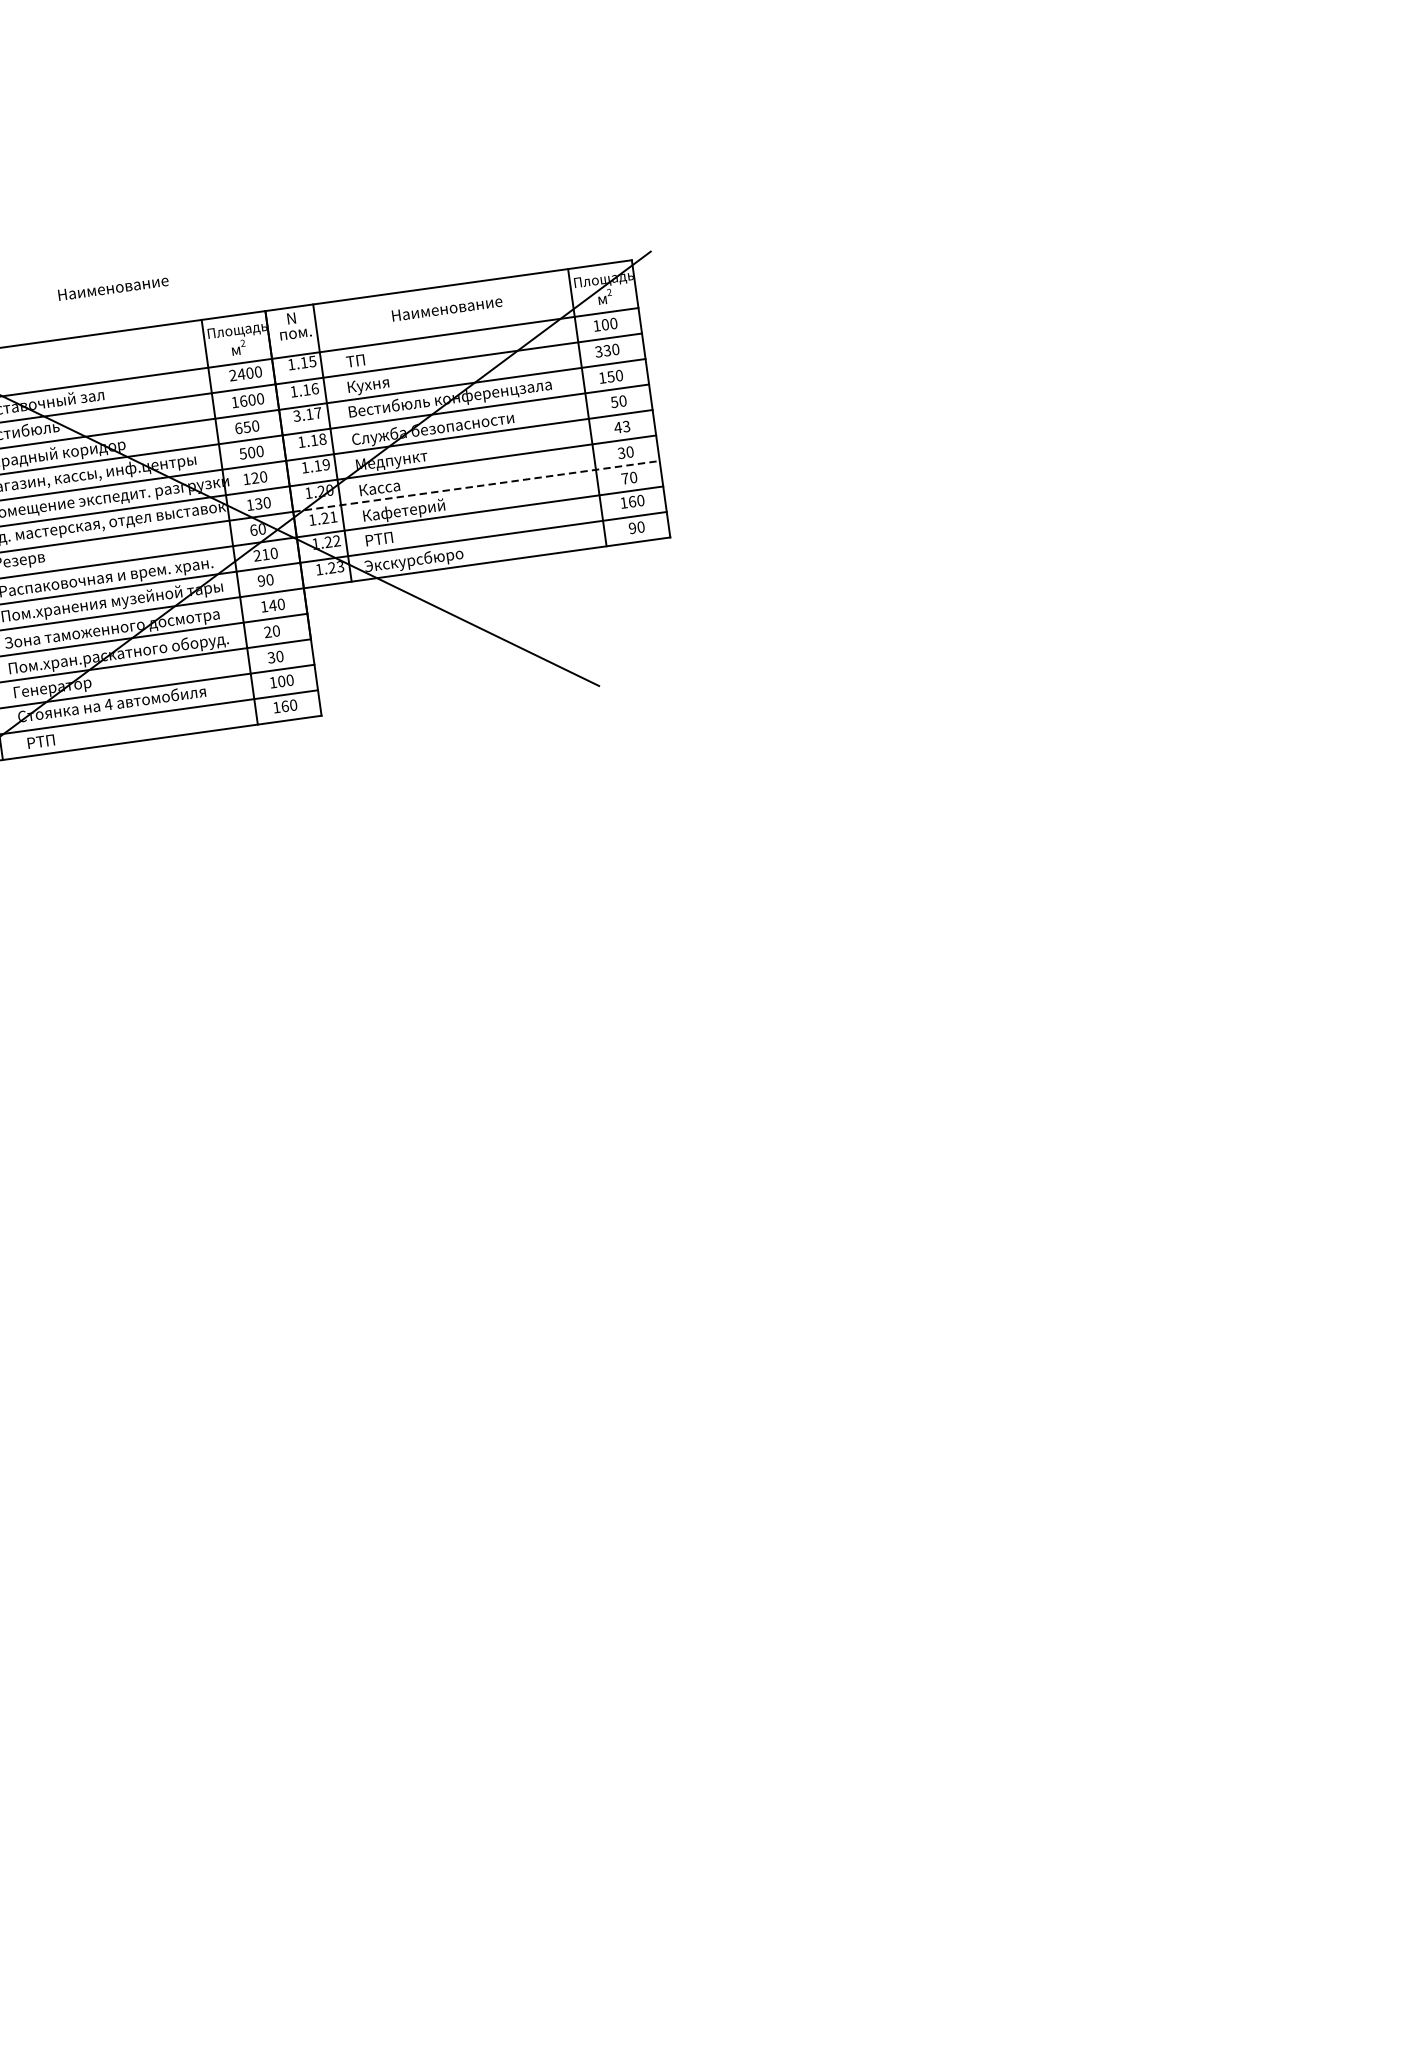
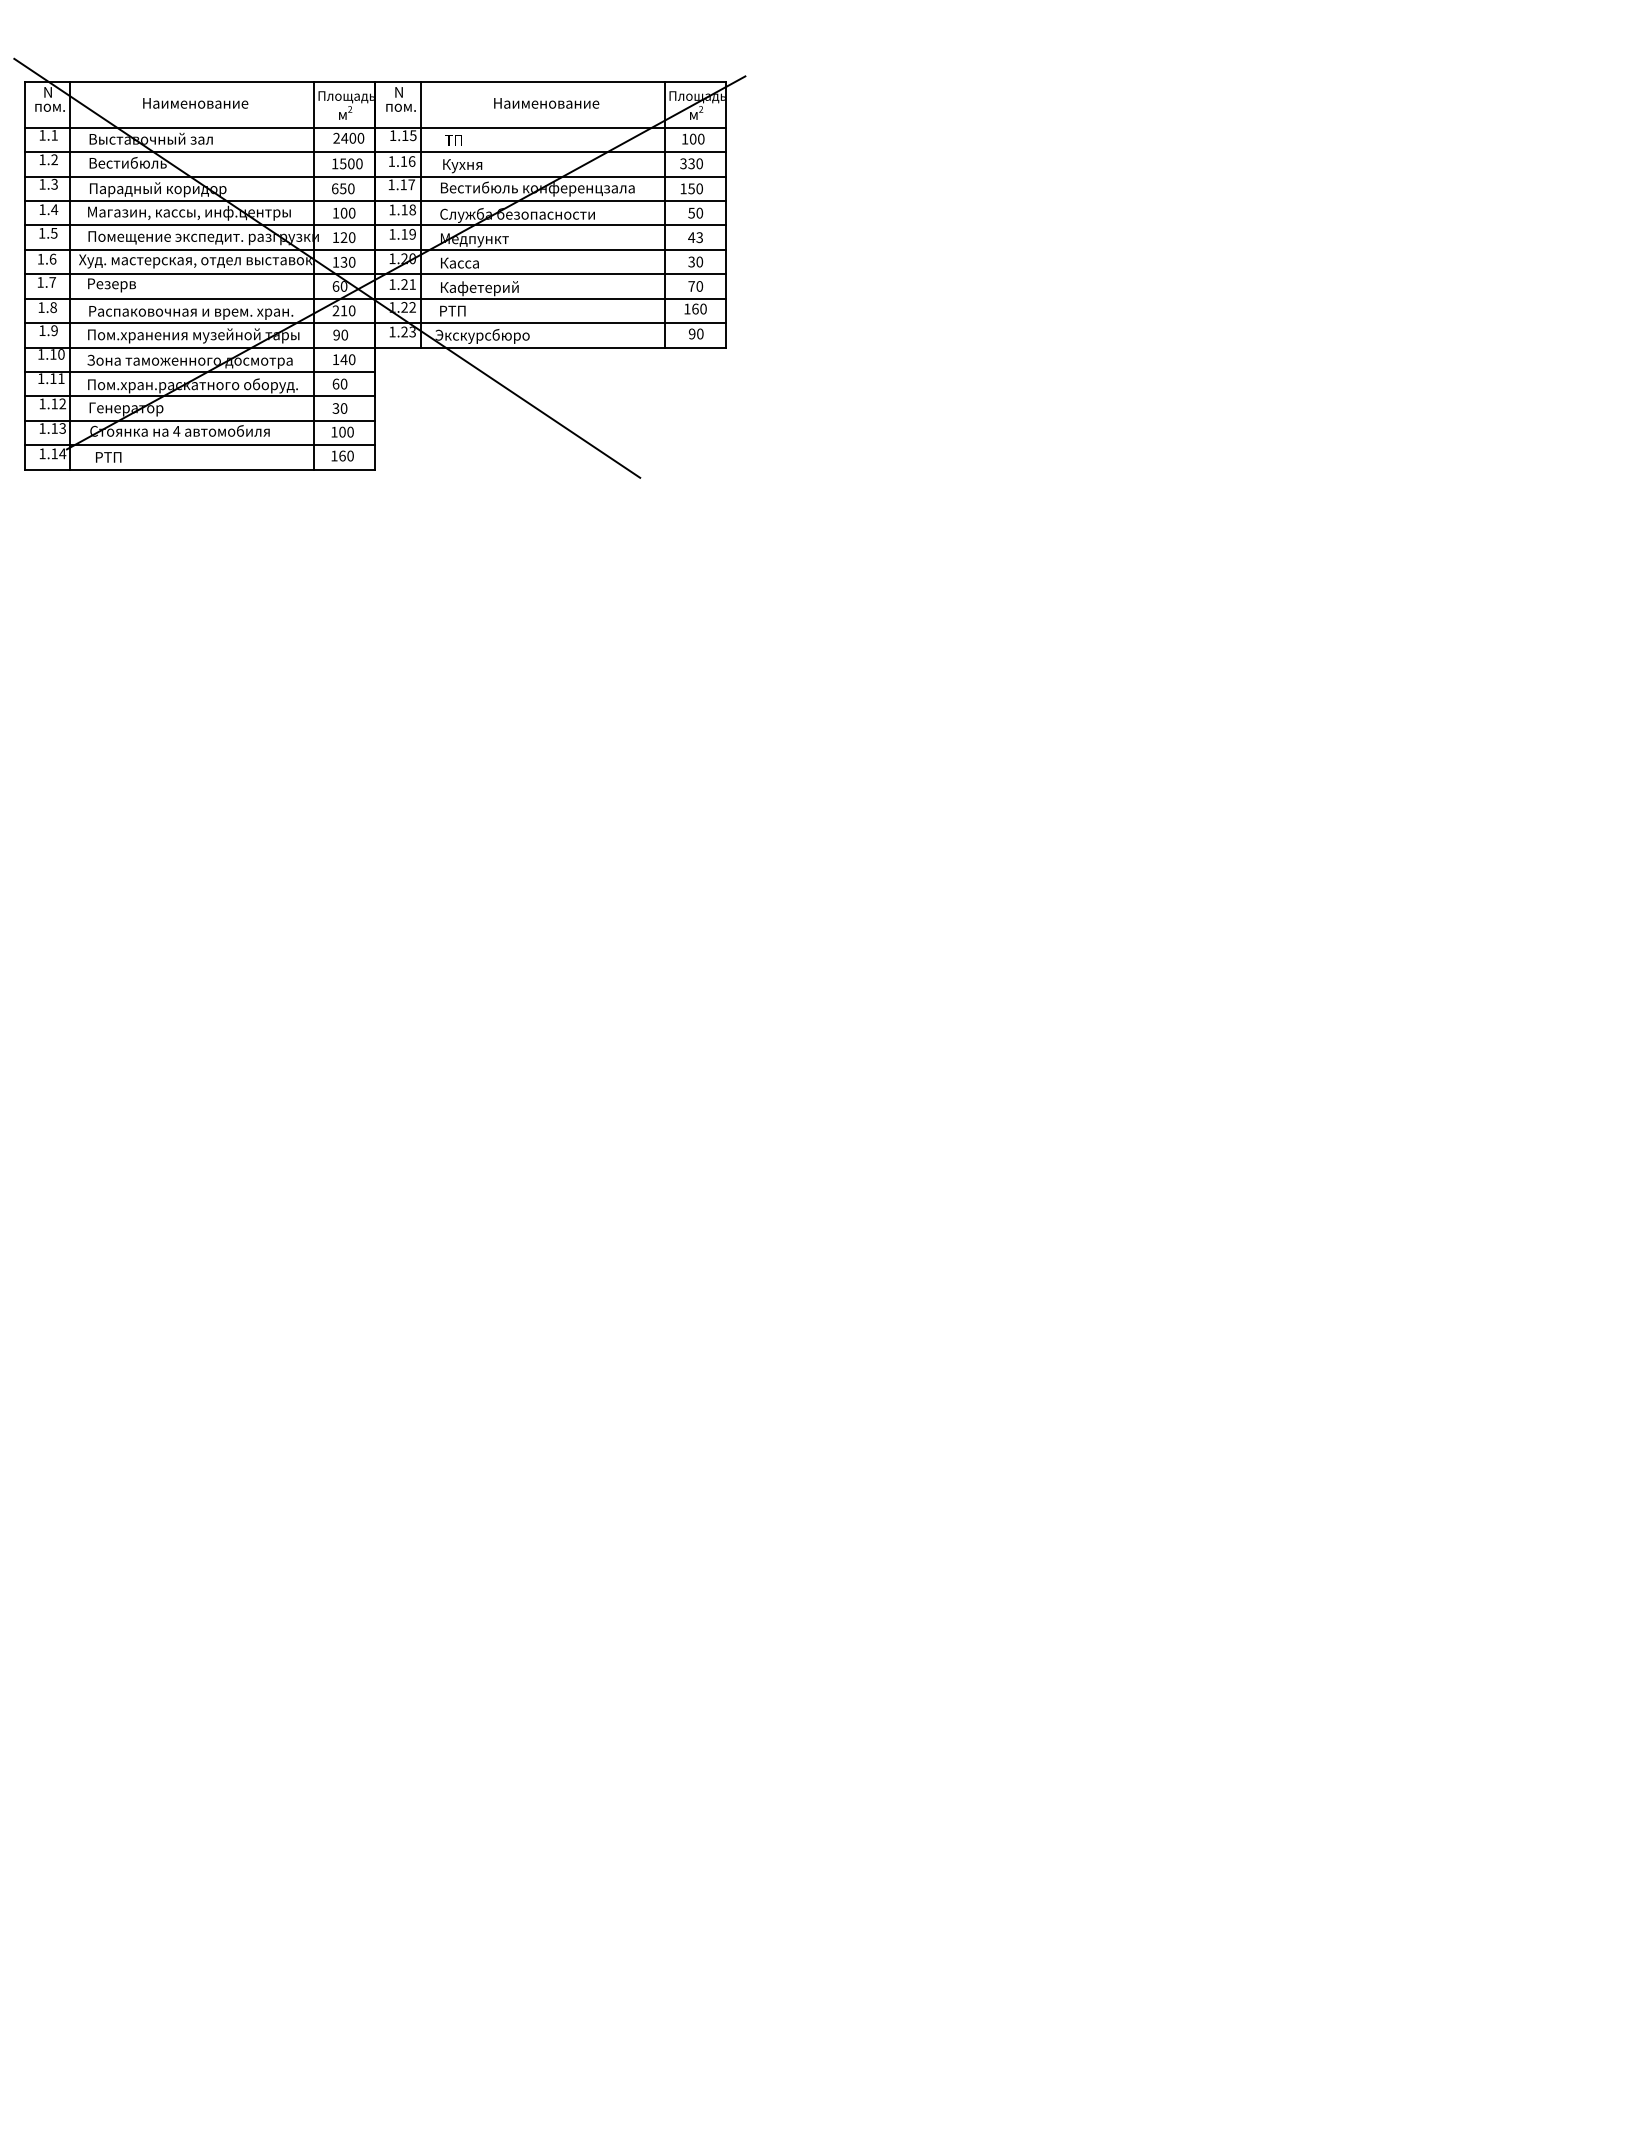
text: (113, 288) -> (195, 103), moved
text: (243, 400) -> (343, 163), 1600 -> 1500
text: (296, 415) -> (391, 184), 3.17 -> 1.17
text: (242, 453) -> (335, 212), 500 -> 100
line: (477, 486) -> (551, 274), dashed -> solid
text: (267, 631) -> (335, 383), 20 -> 60

